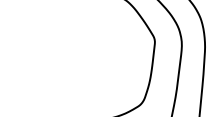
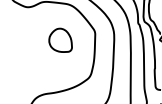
part: (104, 46) -> (60, 39), added

